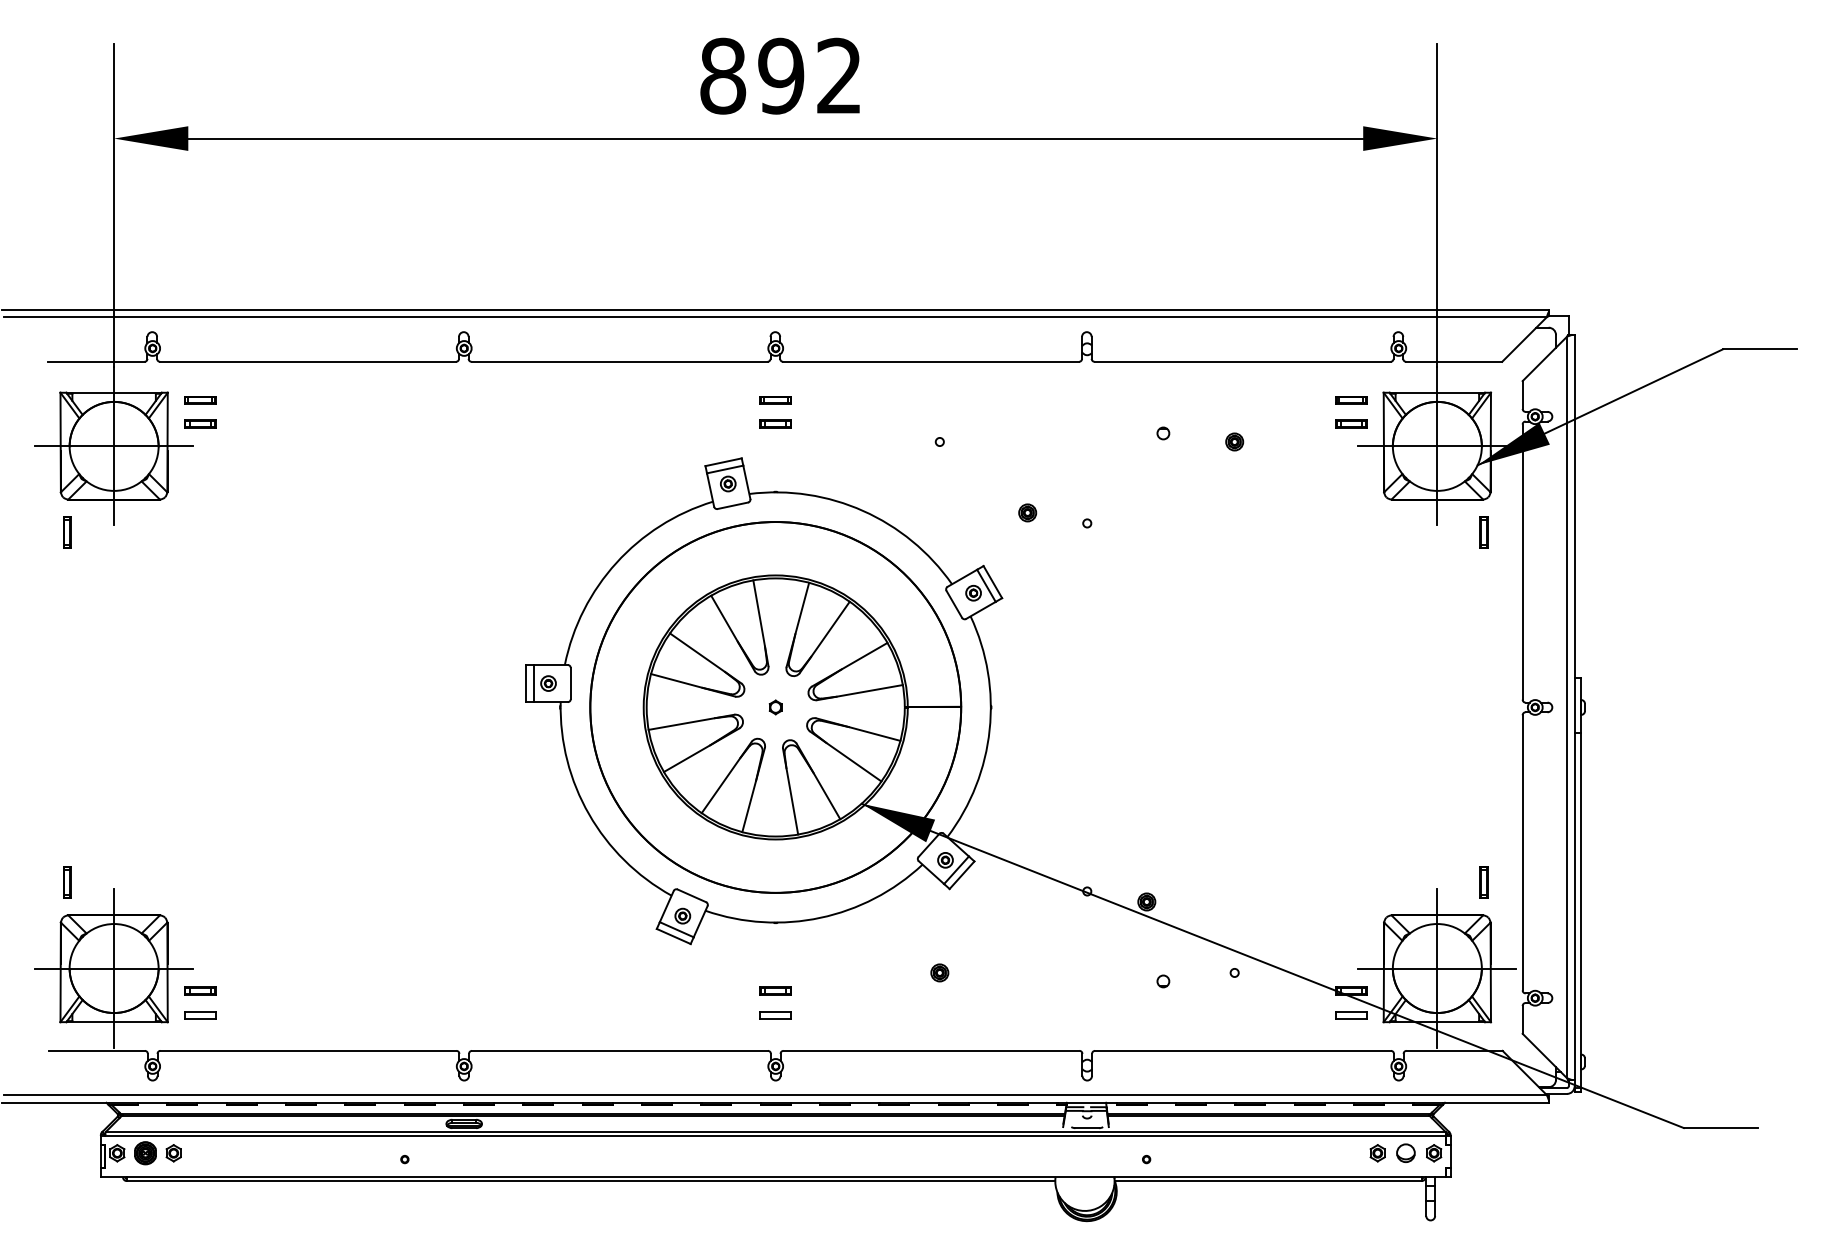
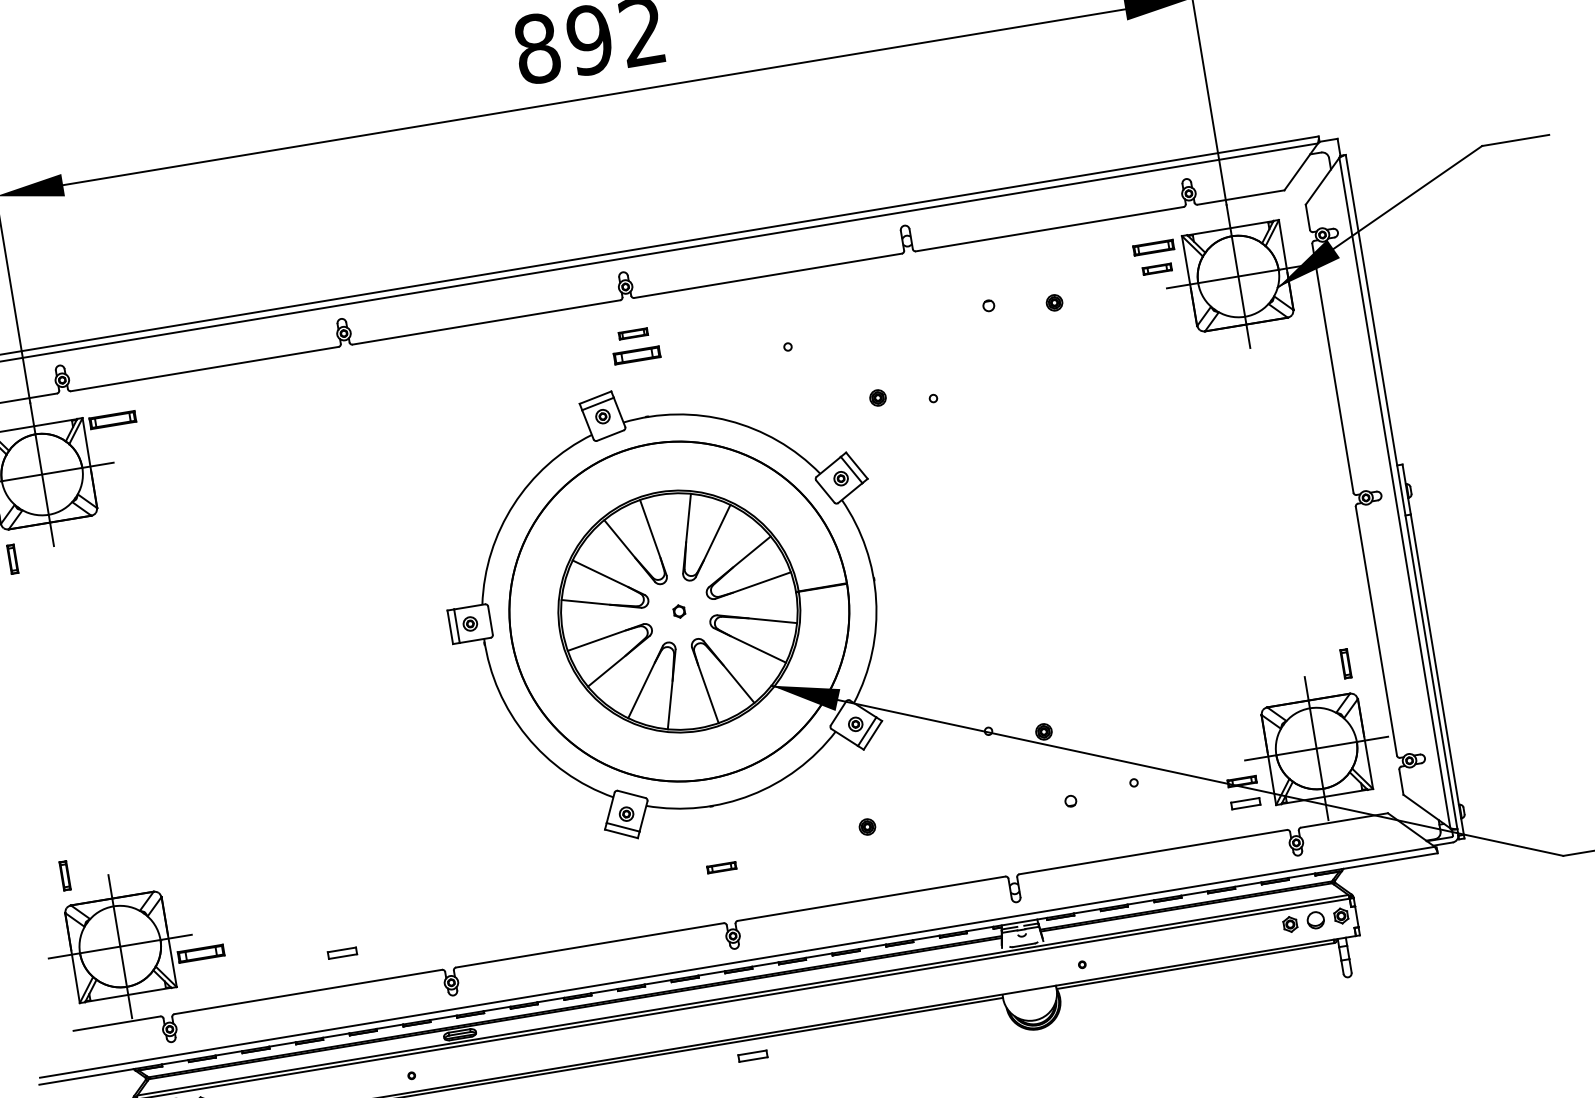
part: (200, 400) -> (113, 420), size x1.6
part: (1351, 400) -> (1153, 247), size x1.4
part: (200, 423) -> (116, 440), removed
part: (775, 423) -> (636, 354), size x1.6
part: (1483, 532) -> (1293, 347), removed
part: (200, 990) -> (201, 953), size x1.6
part: (200, 1015) -> (342, 953), moved
part: (775, 1015) -> (752, 1056), moved

